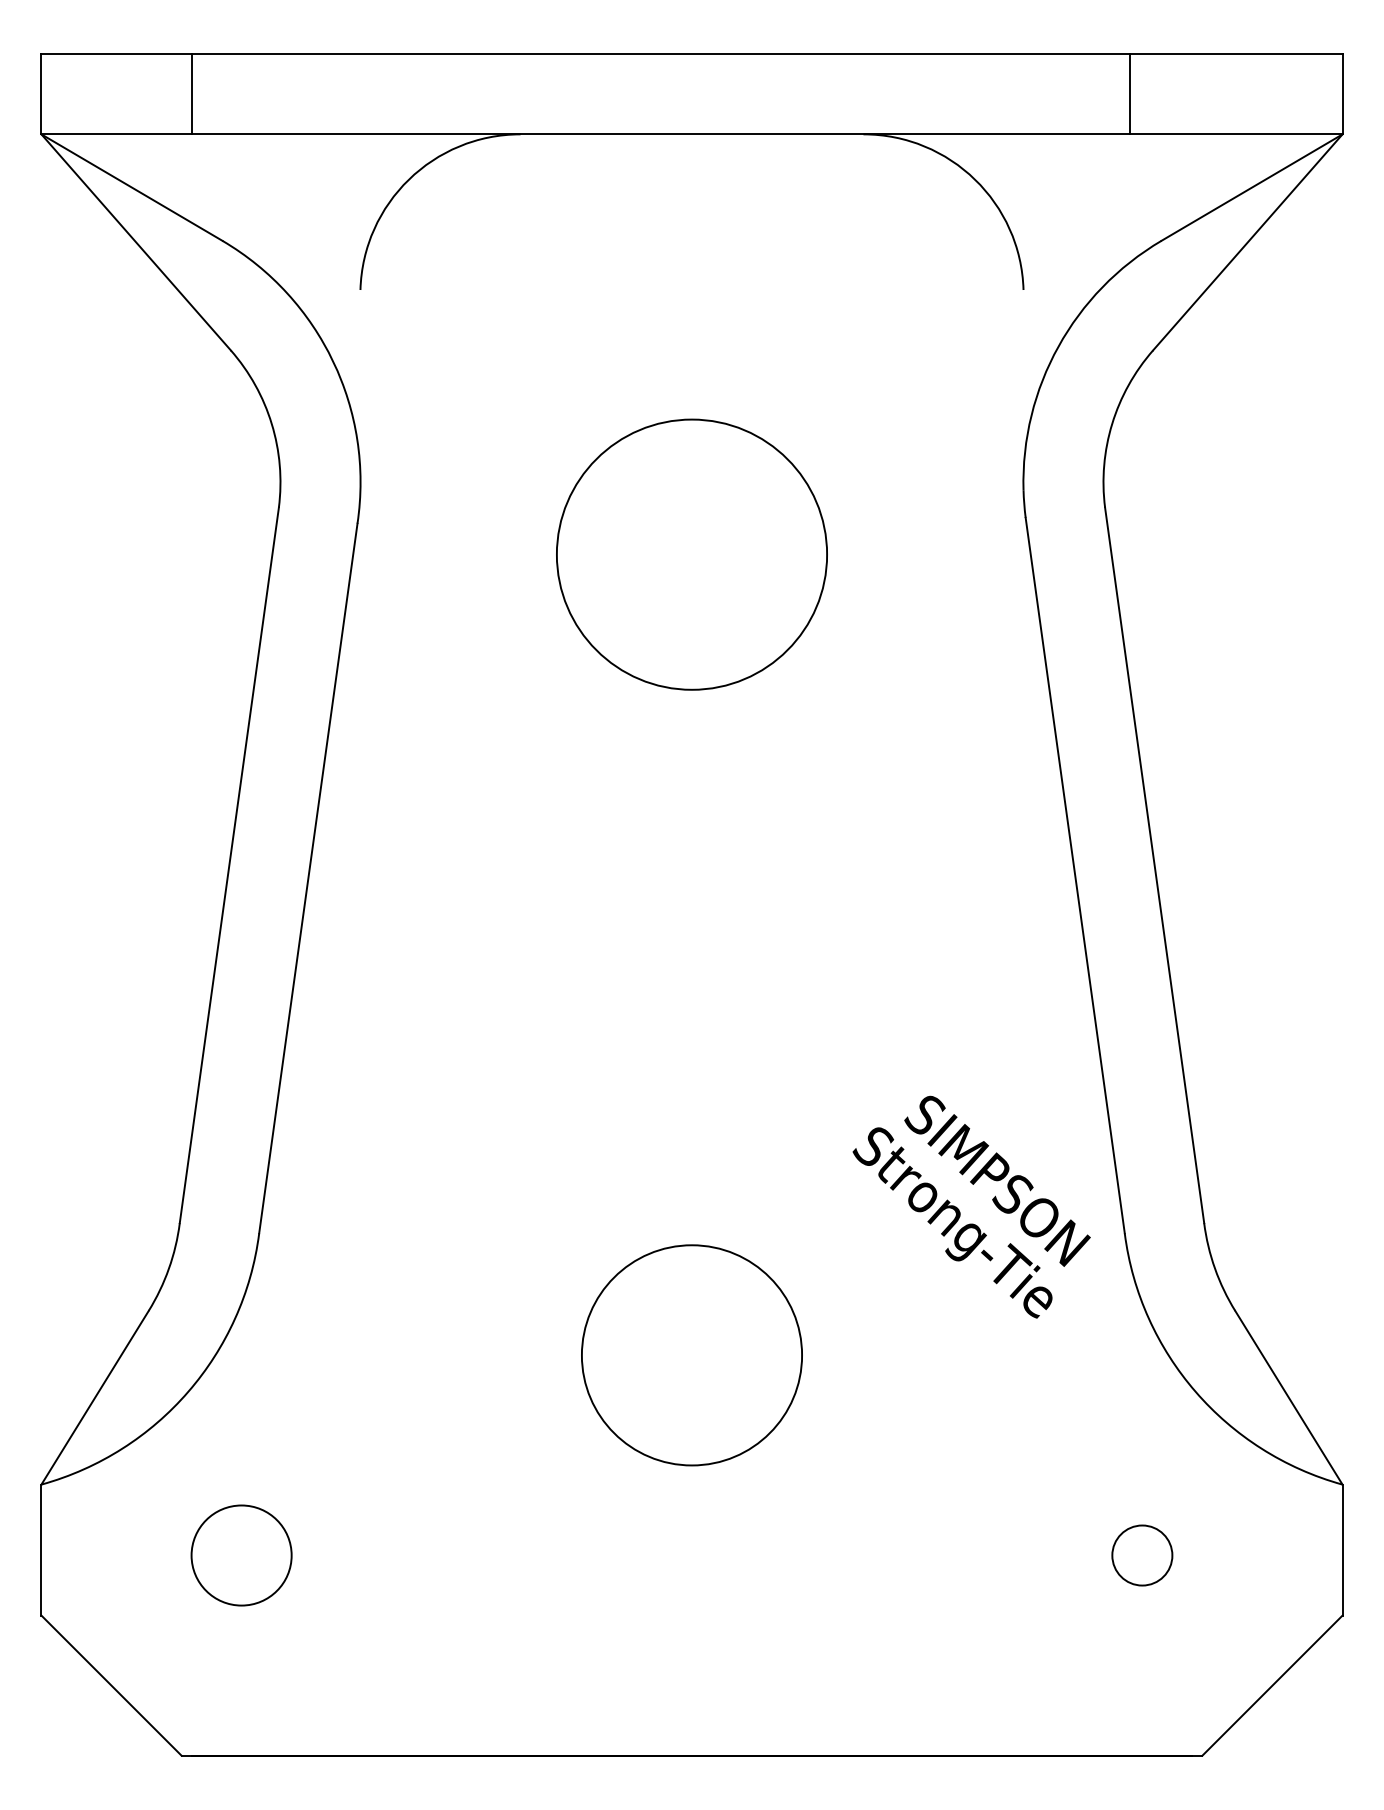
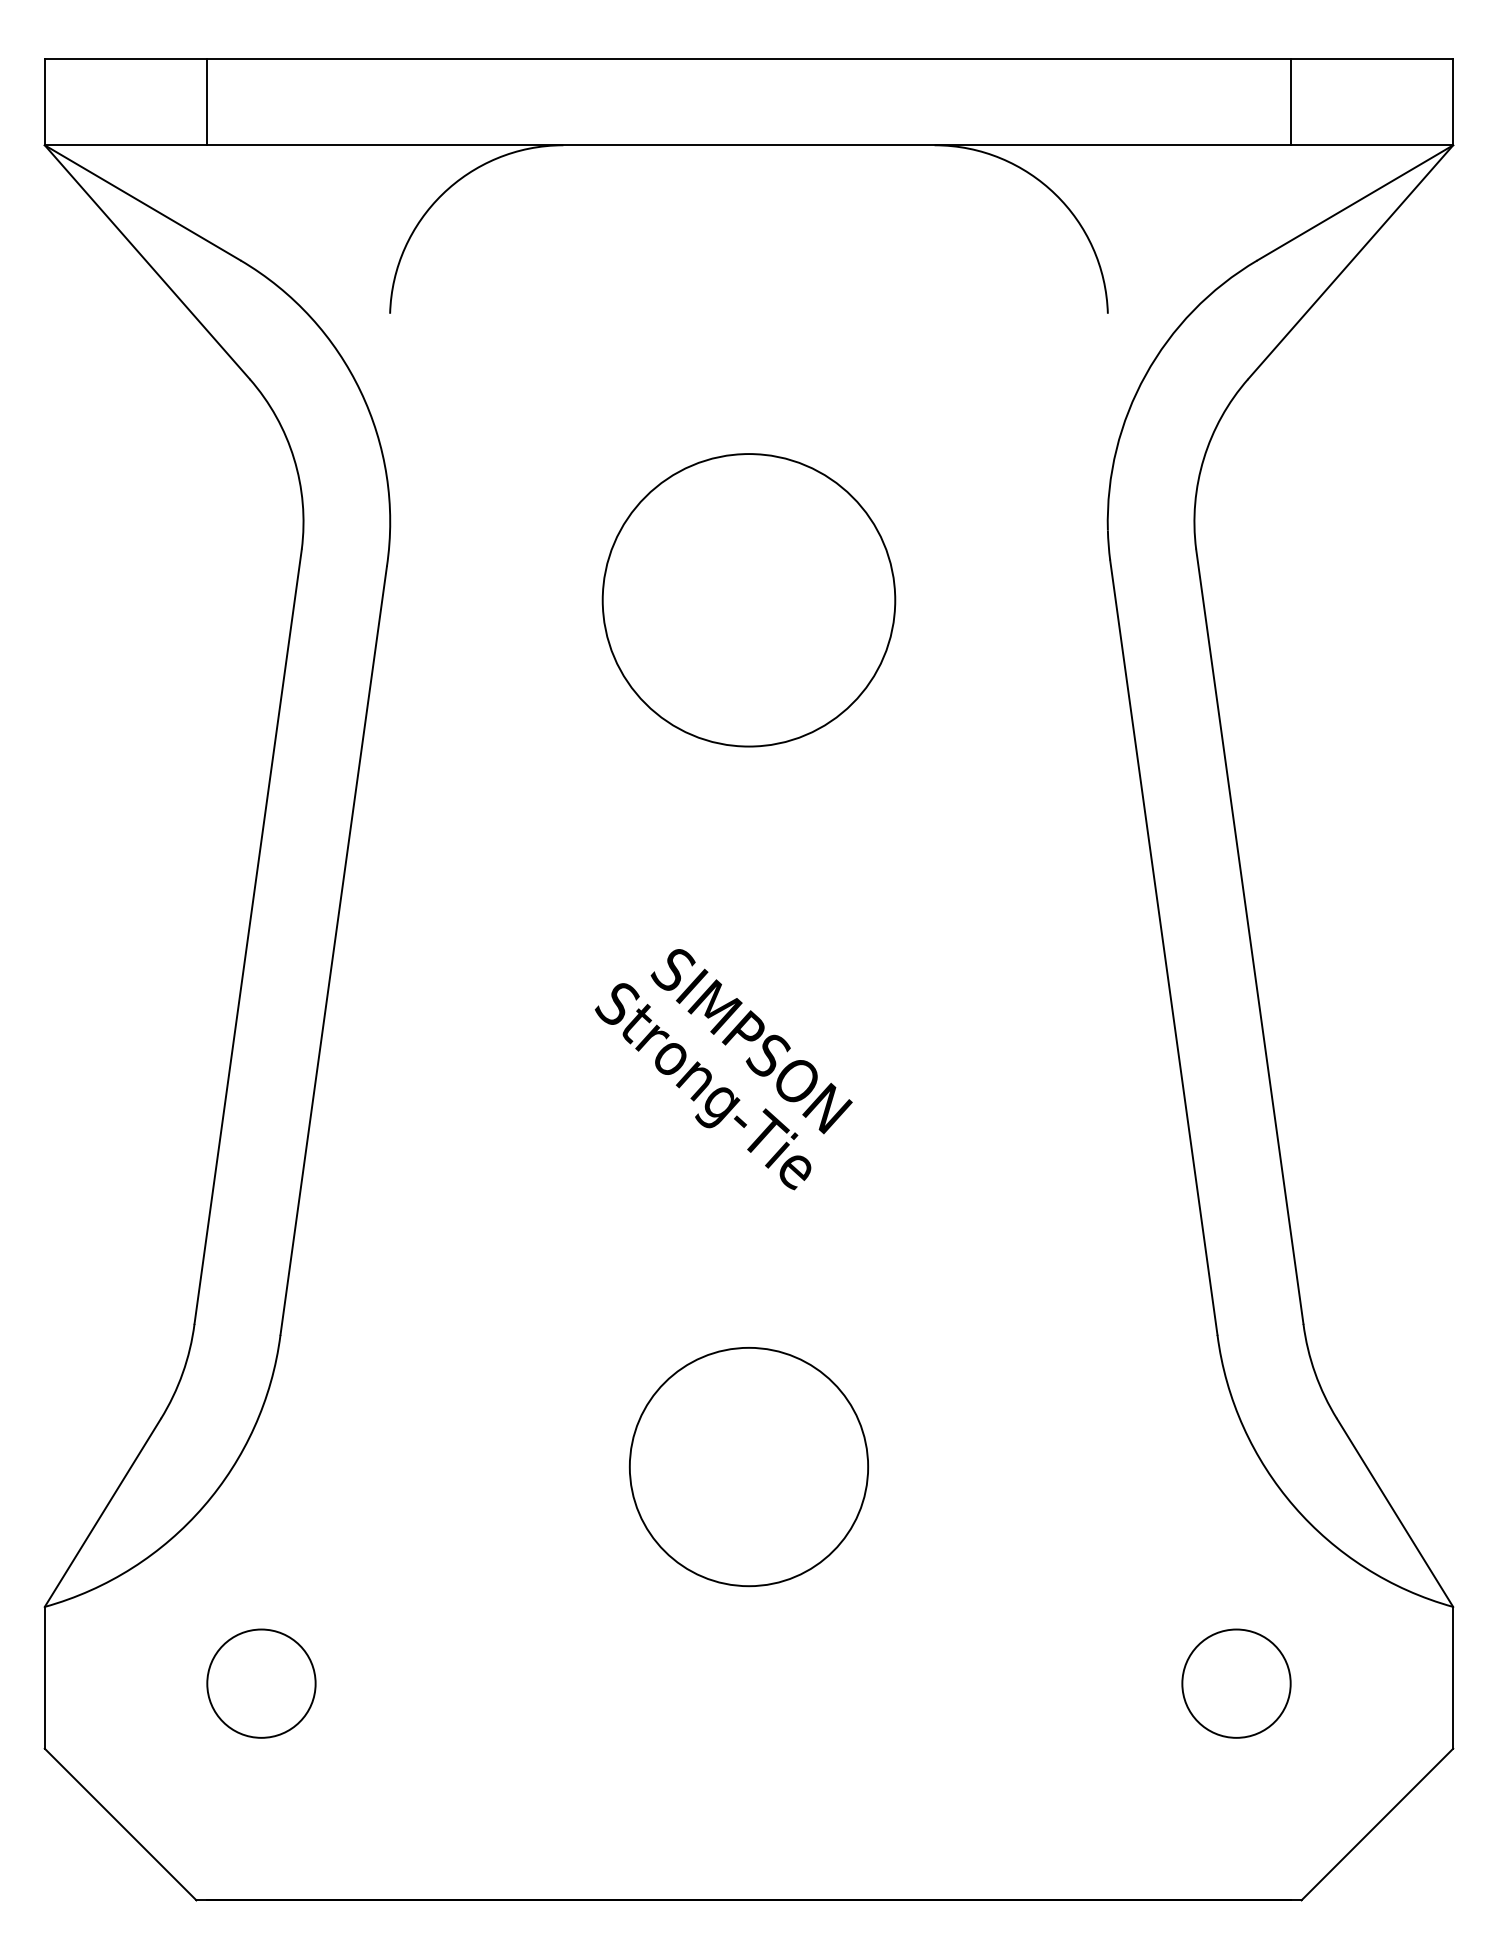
line: (1130, 94) -> (1290, 102), moved
text: (971, 1206) -> (723, 1068), moved
circle: (1142, 1555) -> (1236, 1683), size x1.67

